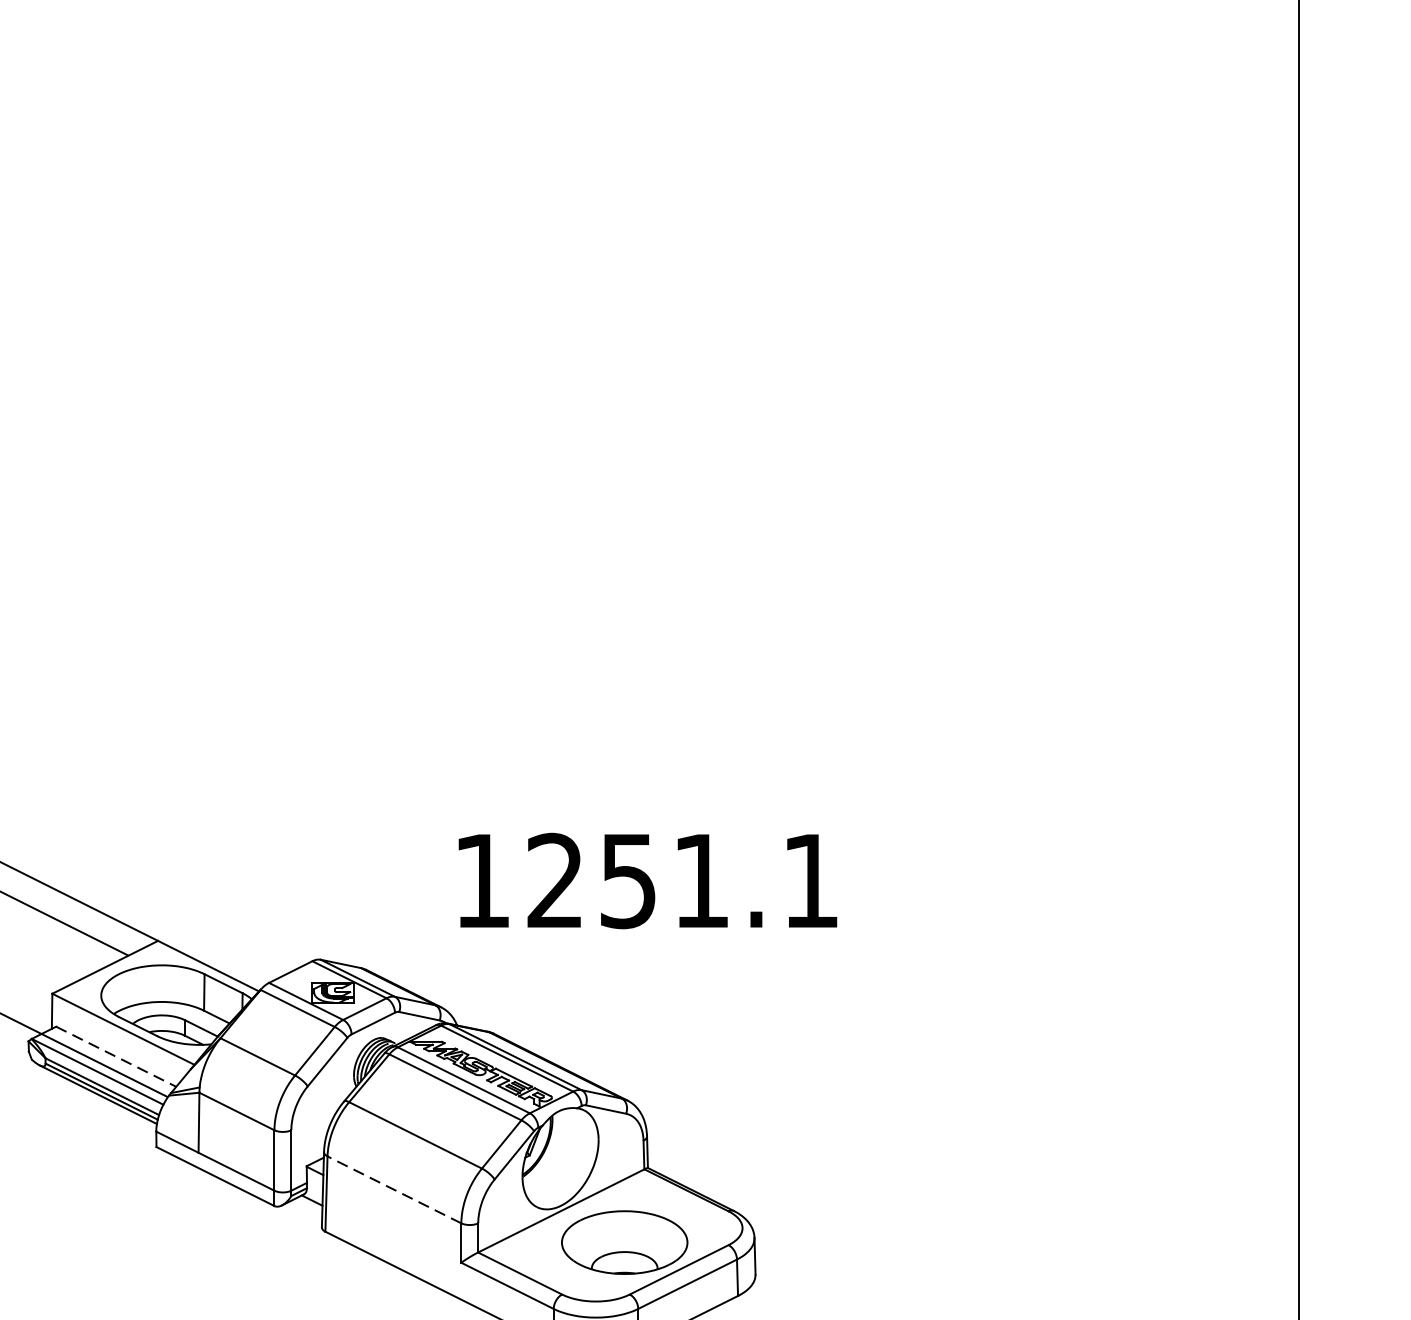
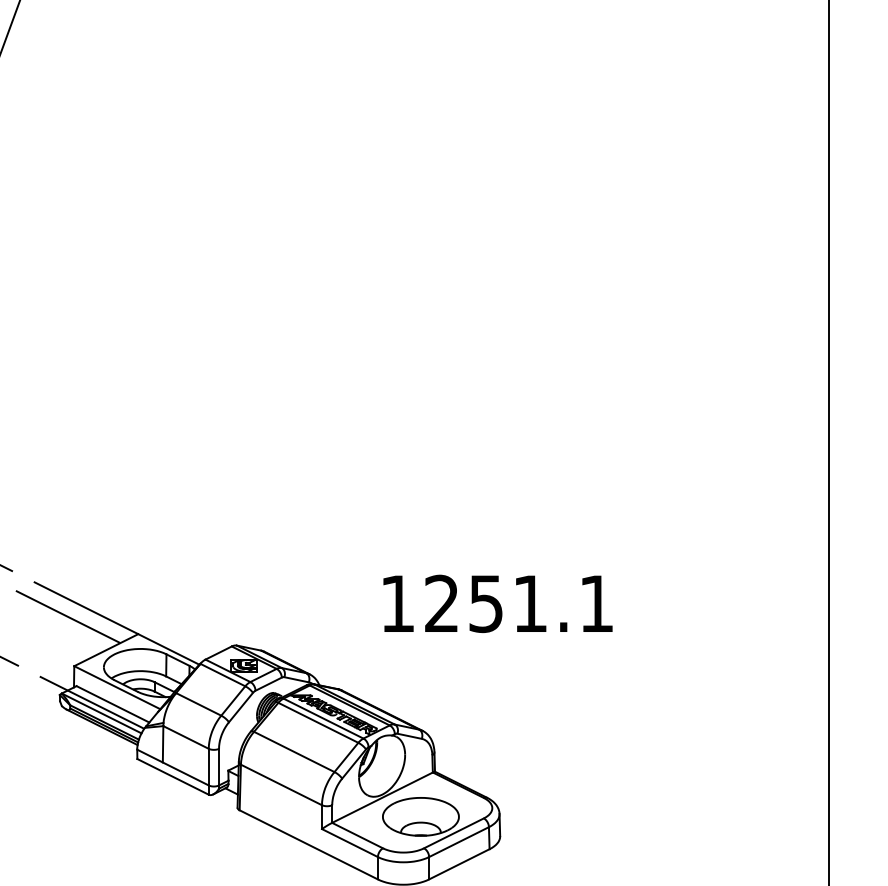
text: (647, 880) -> (497, 603), moved
line: (115, 1057) -> (112, 704), dashed -> solid
line: (394, 1189) -> (281, 784), dashed -> solid

